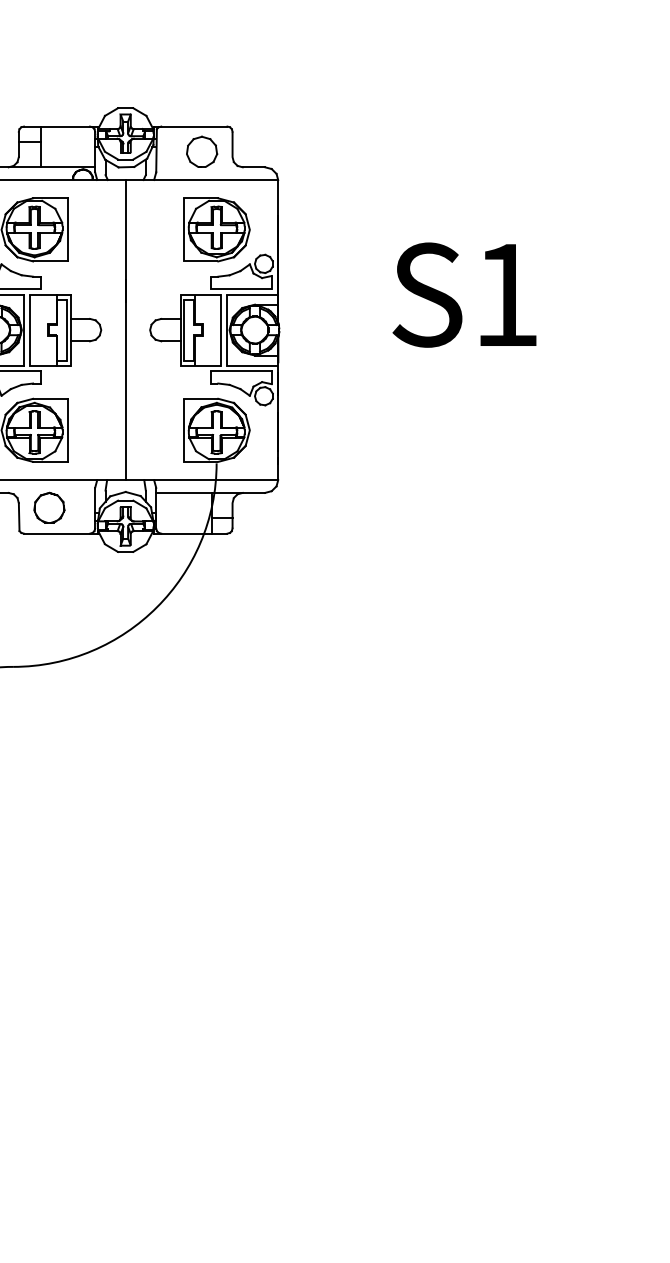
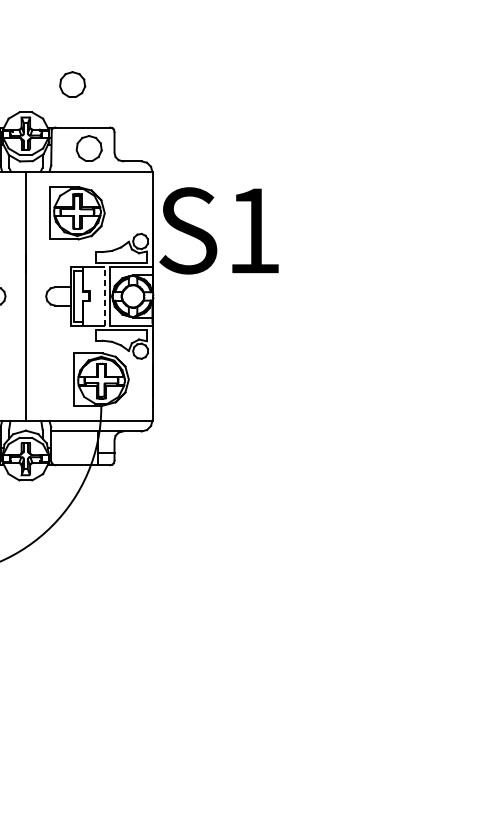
part: (182, 74) -> (72, 84), added
part: (216, 229) -> (77, 212), moved
text: (464, 294) -> (219, 230), moved
line: (221, 330) -> (105, 296), solid -> dashed

